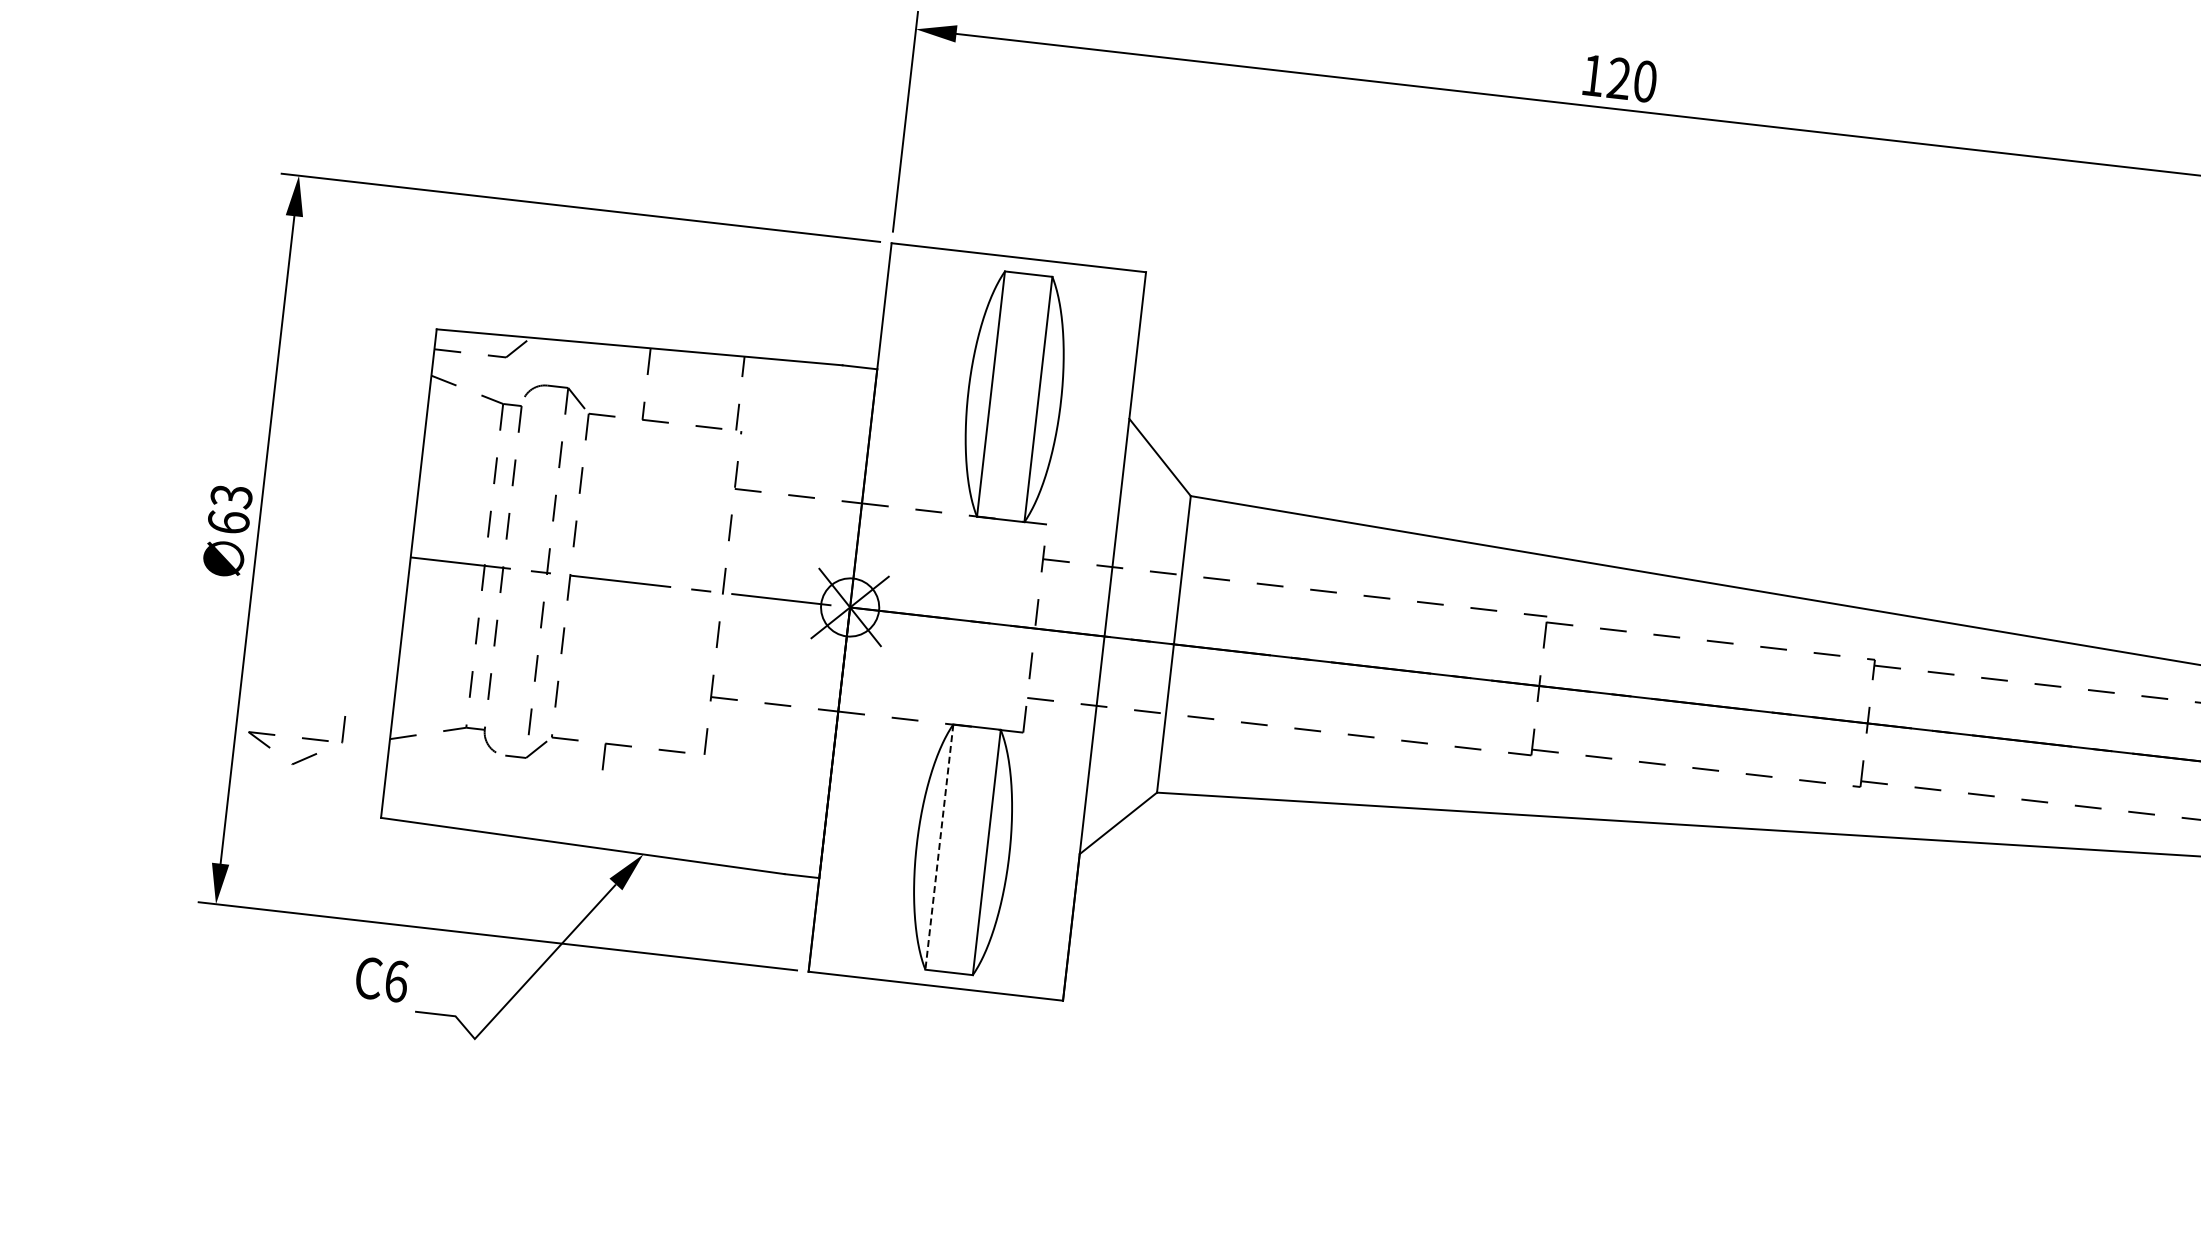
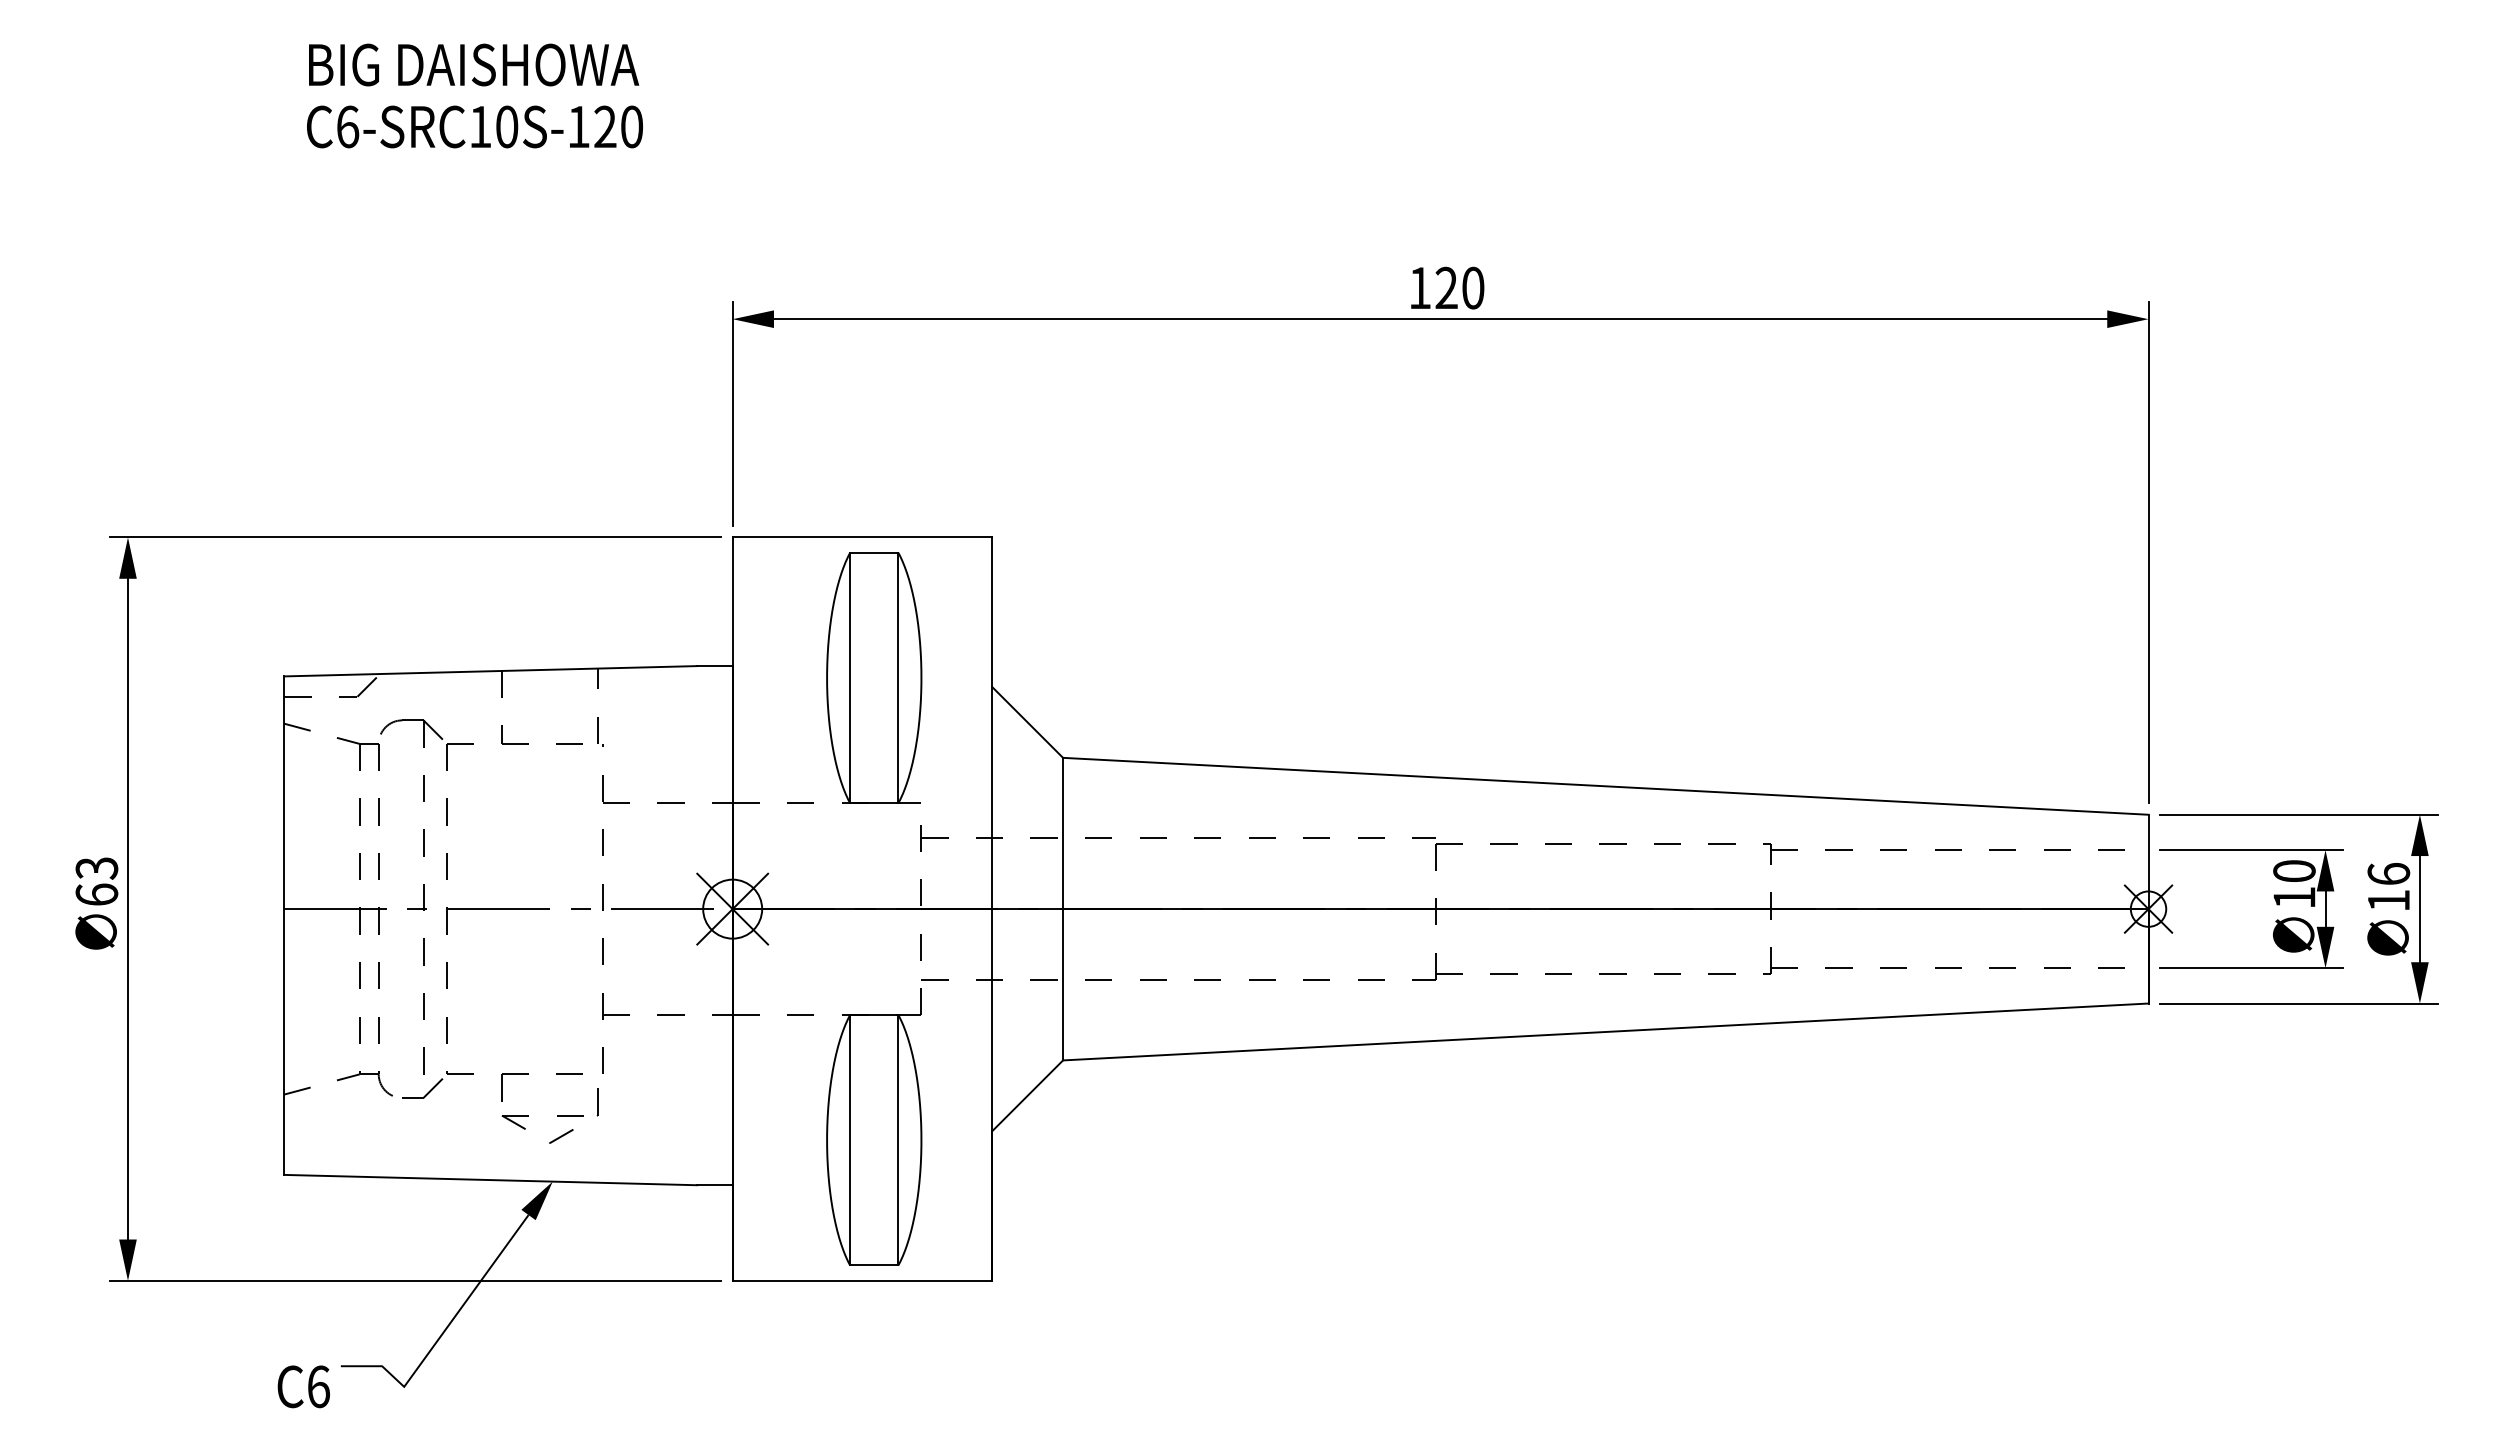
part: (302, 738) -> (557, 1115), moved
line: (939, 847) -> (850, 1140), dashed -> solid
text: (381, 979) -> (303, 1386), moved

